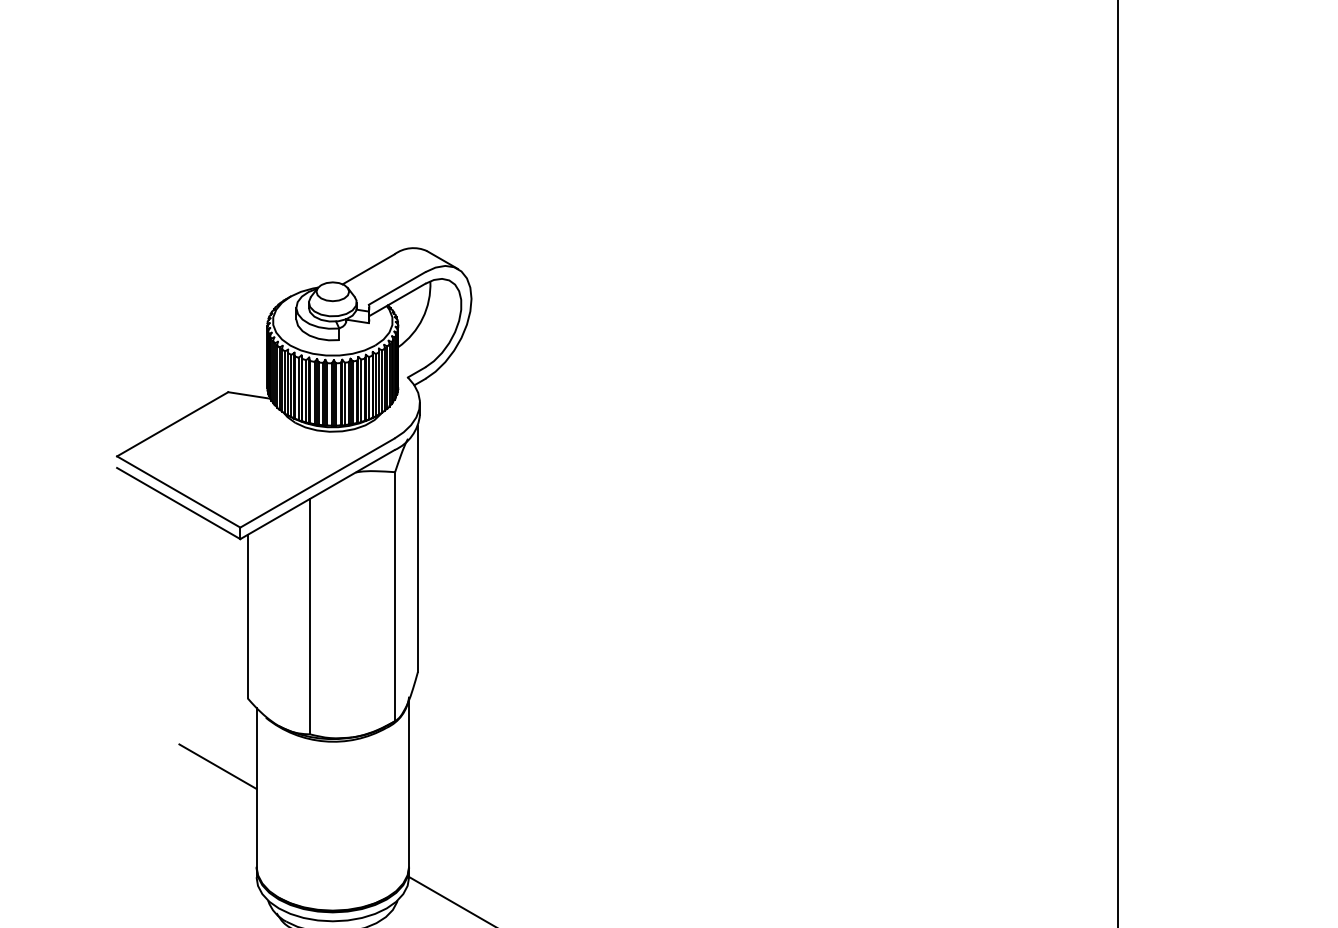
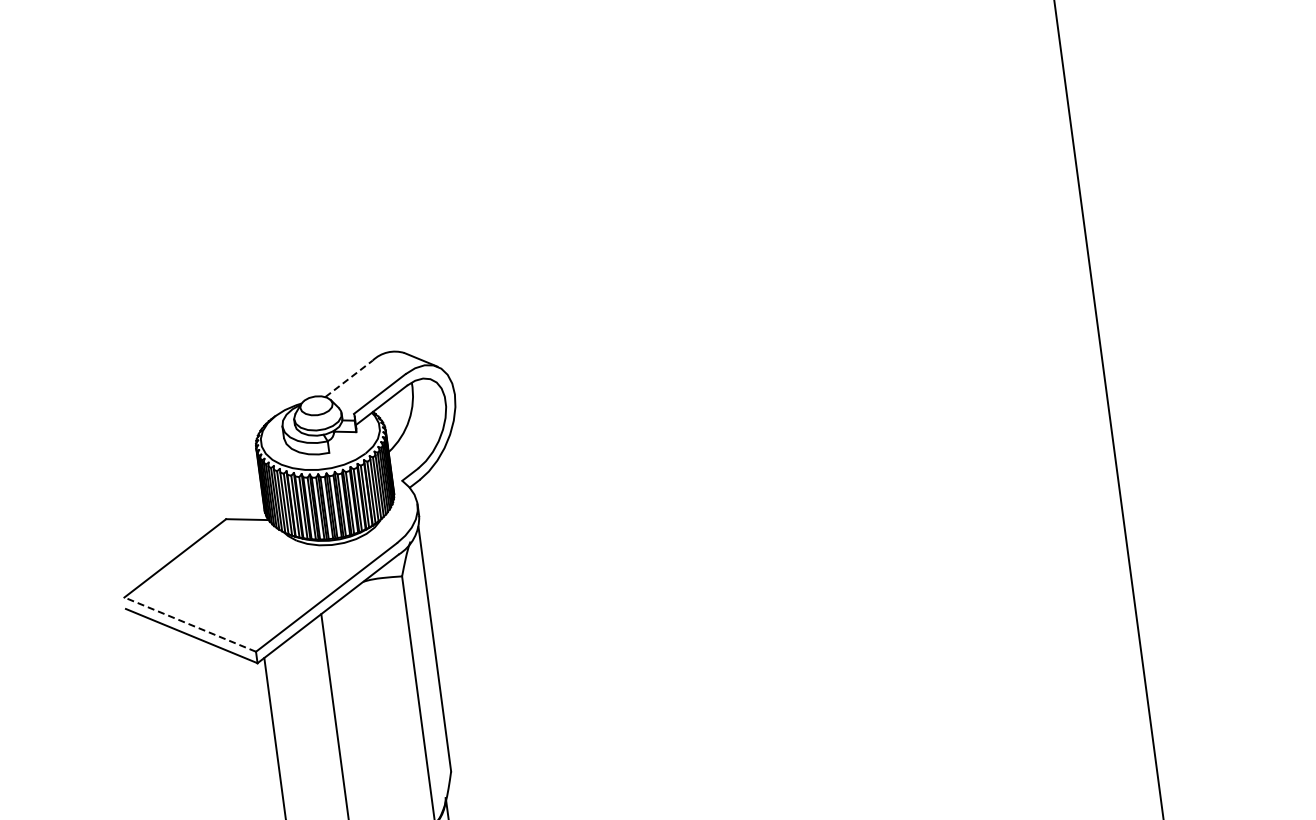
line: (368, 269) -> (348, 379), solid -> dashed
line: (178, 491) -> (189, 624), solid -> dashed

